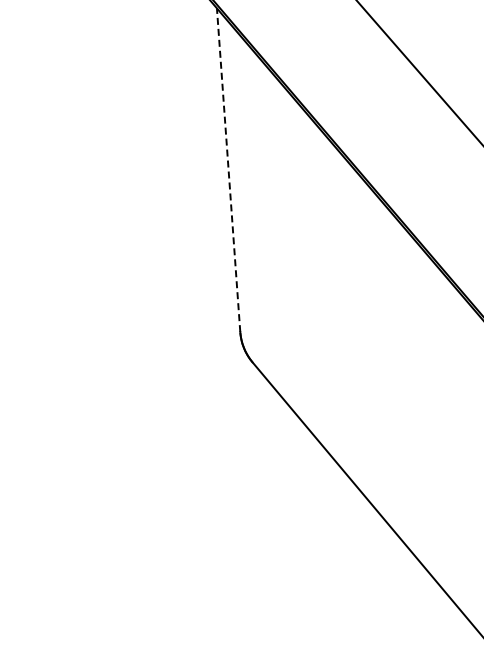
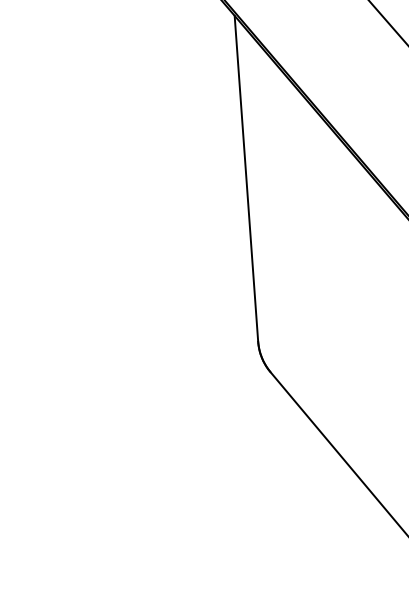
line: (228, 169) -> (246, 178), dashed -> solid

